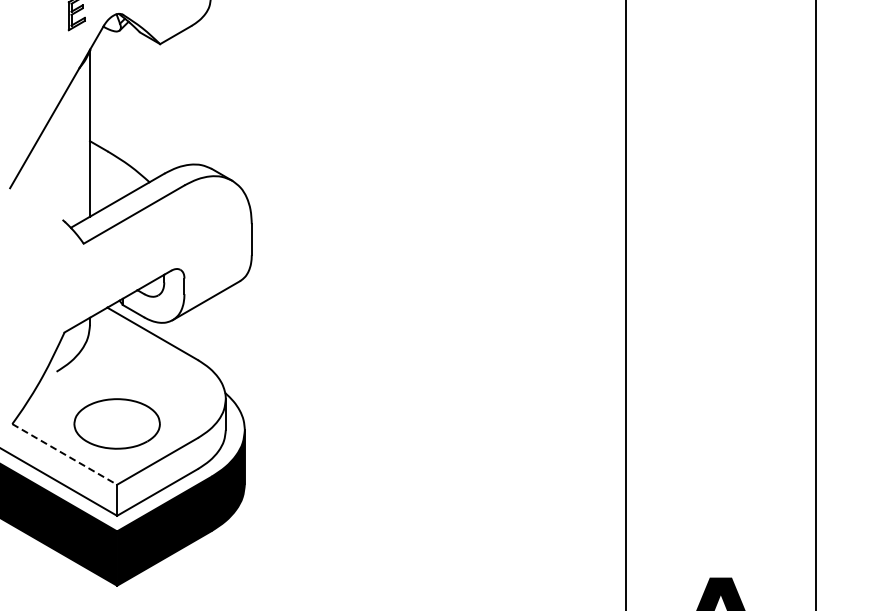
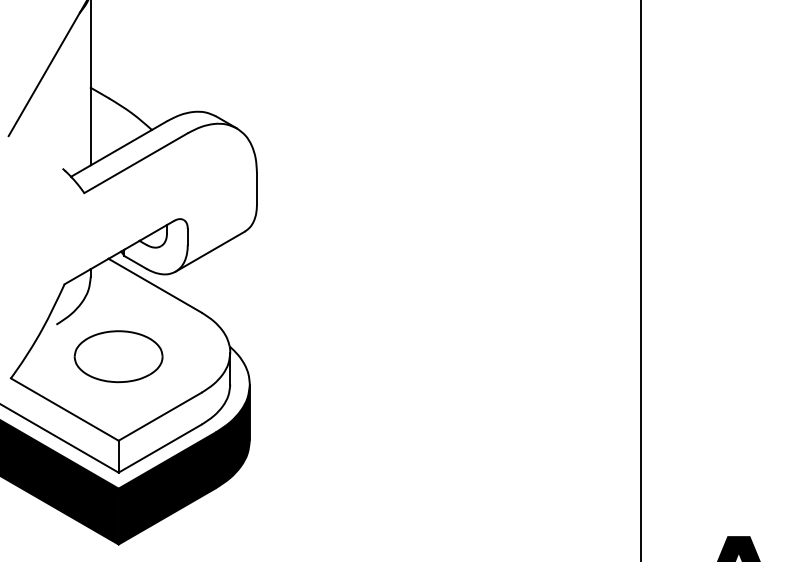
part: (116, 423) -> (117, 356), moved
line: (64, 454) -> (64, 409), dashed -> solid

